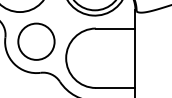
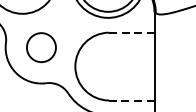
line: (115, 28) -> (131, 32), solid -> dashed
circle: (36, 41) -> (41, 47), size x0.7
line: (115, 87) -> (131, 99), solid -> dashed

